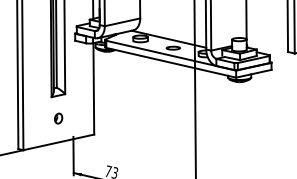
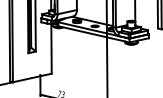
part: (59, 117) -> (32, 64), removed

